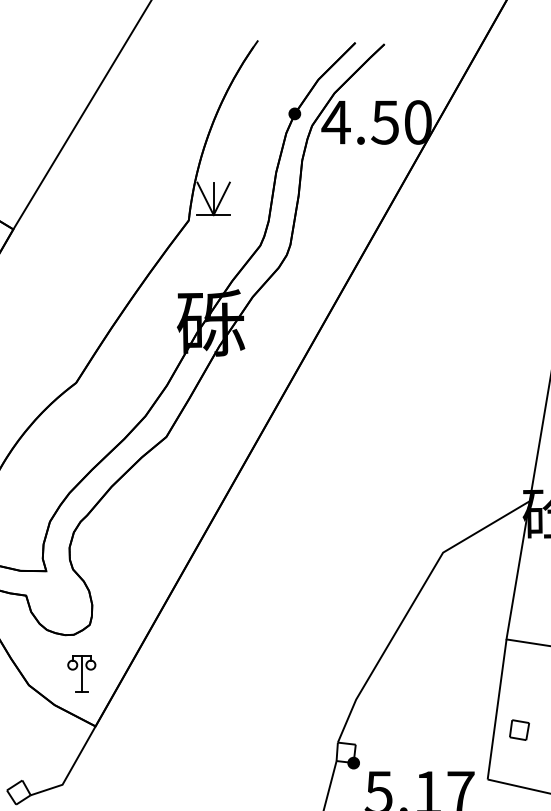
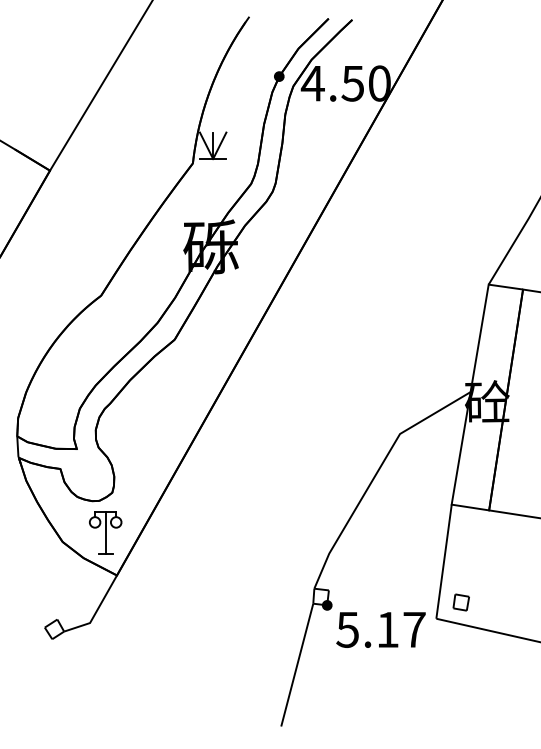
part: (81, 673) -> (105, 532), size x1.43
part: (518, 730) -> (460, 602), moved

